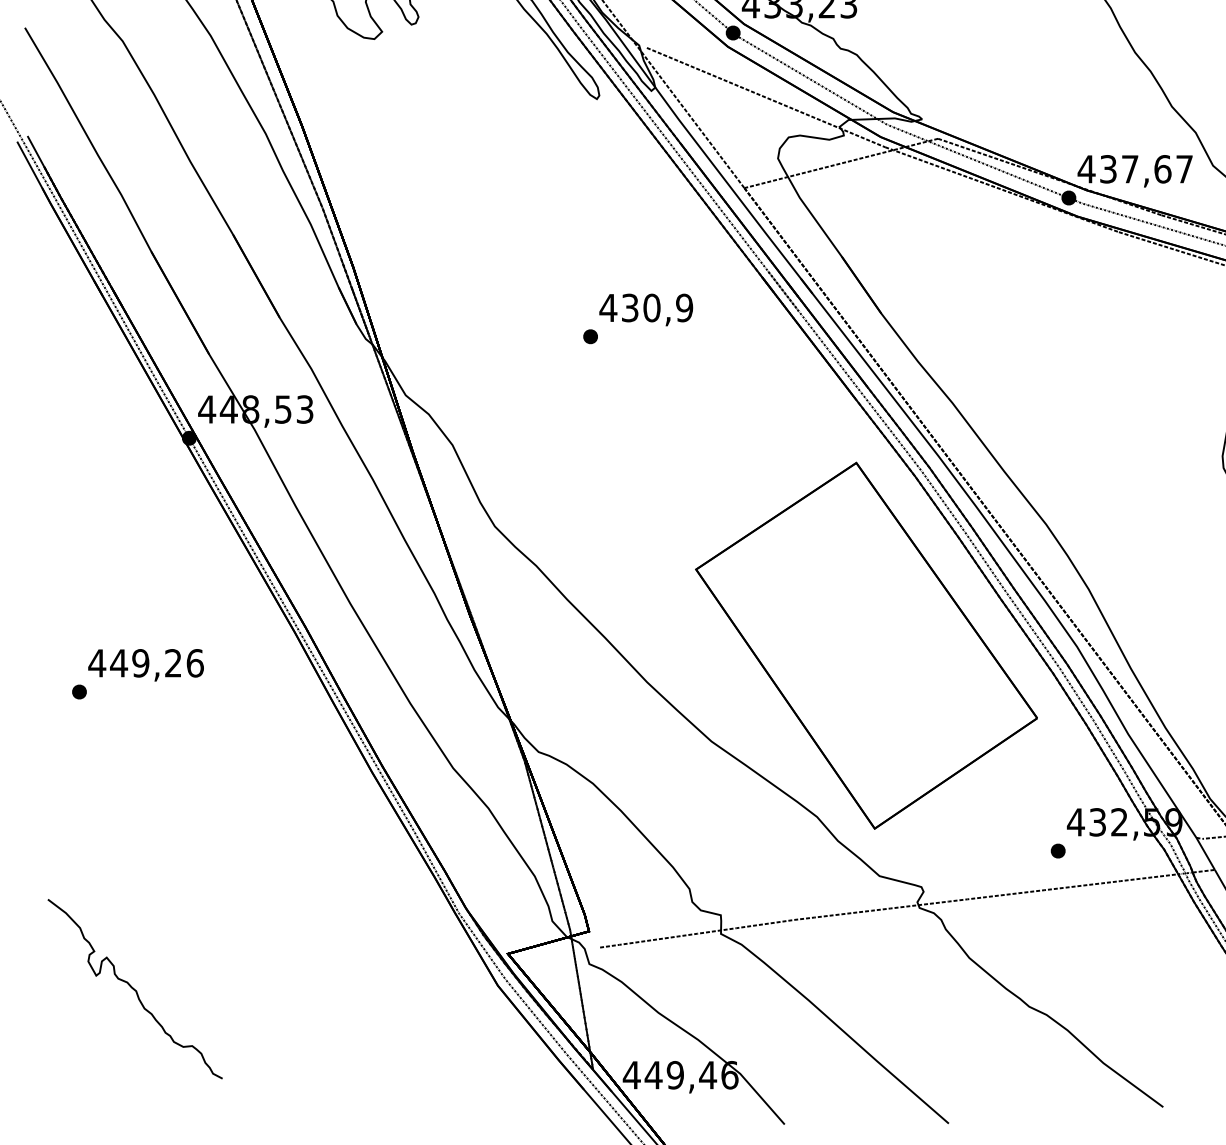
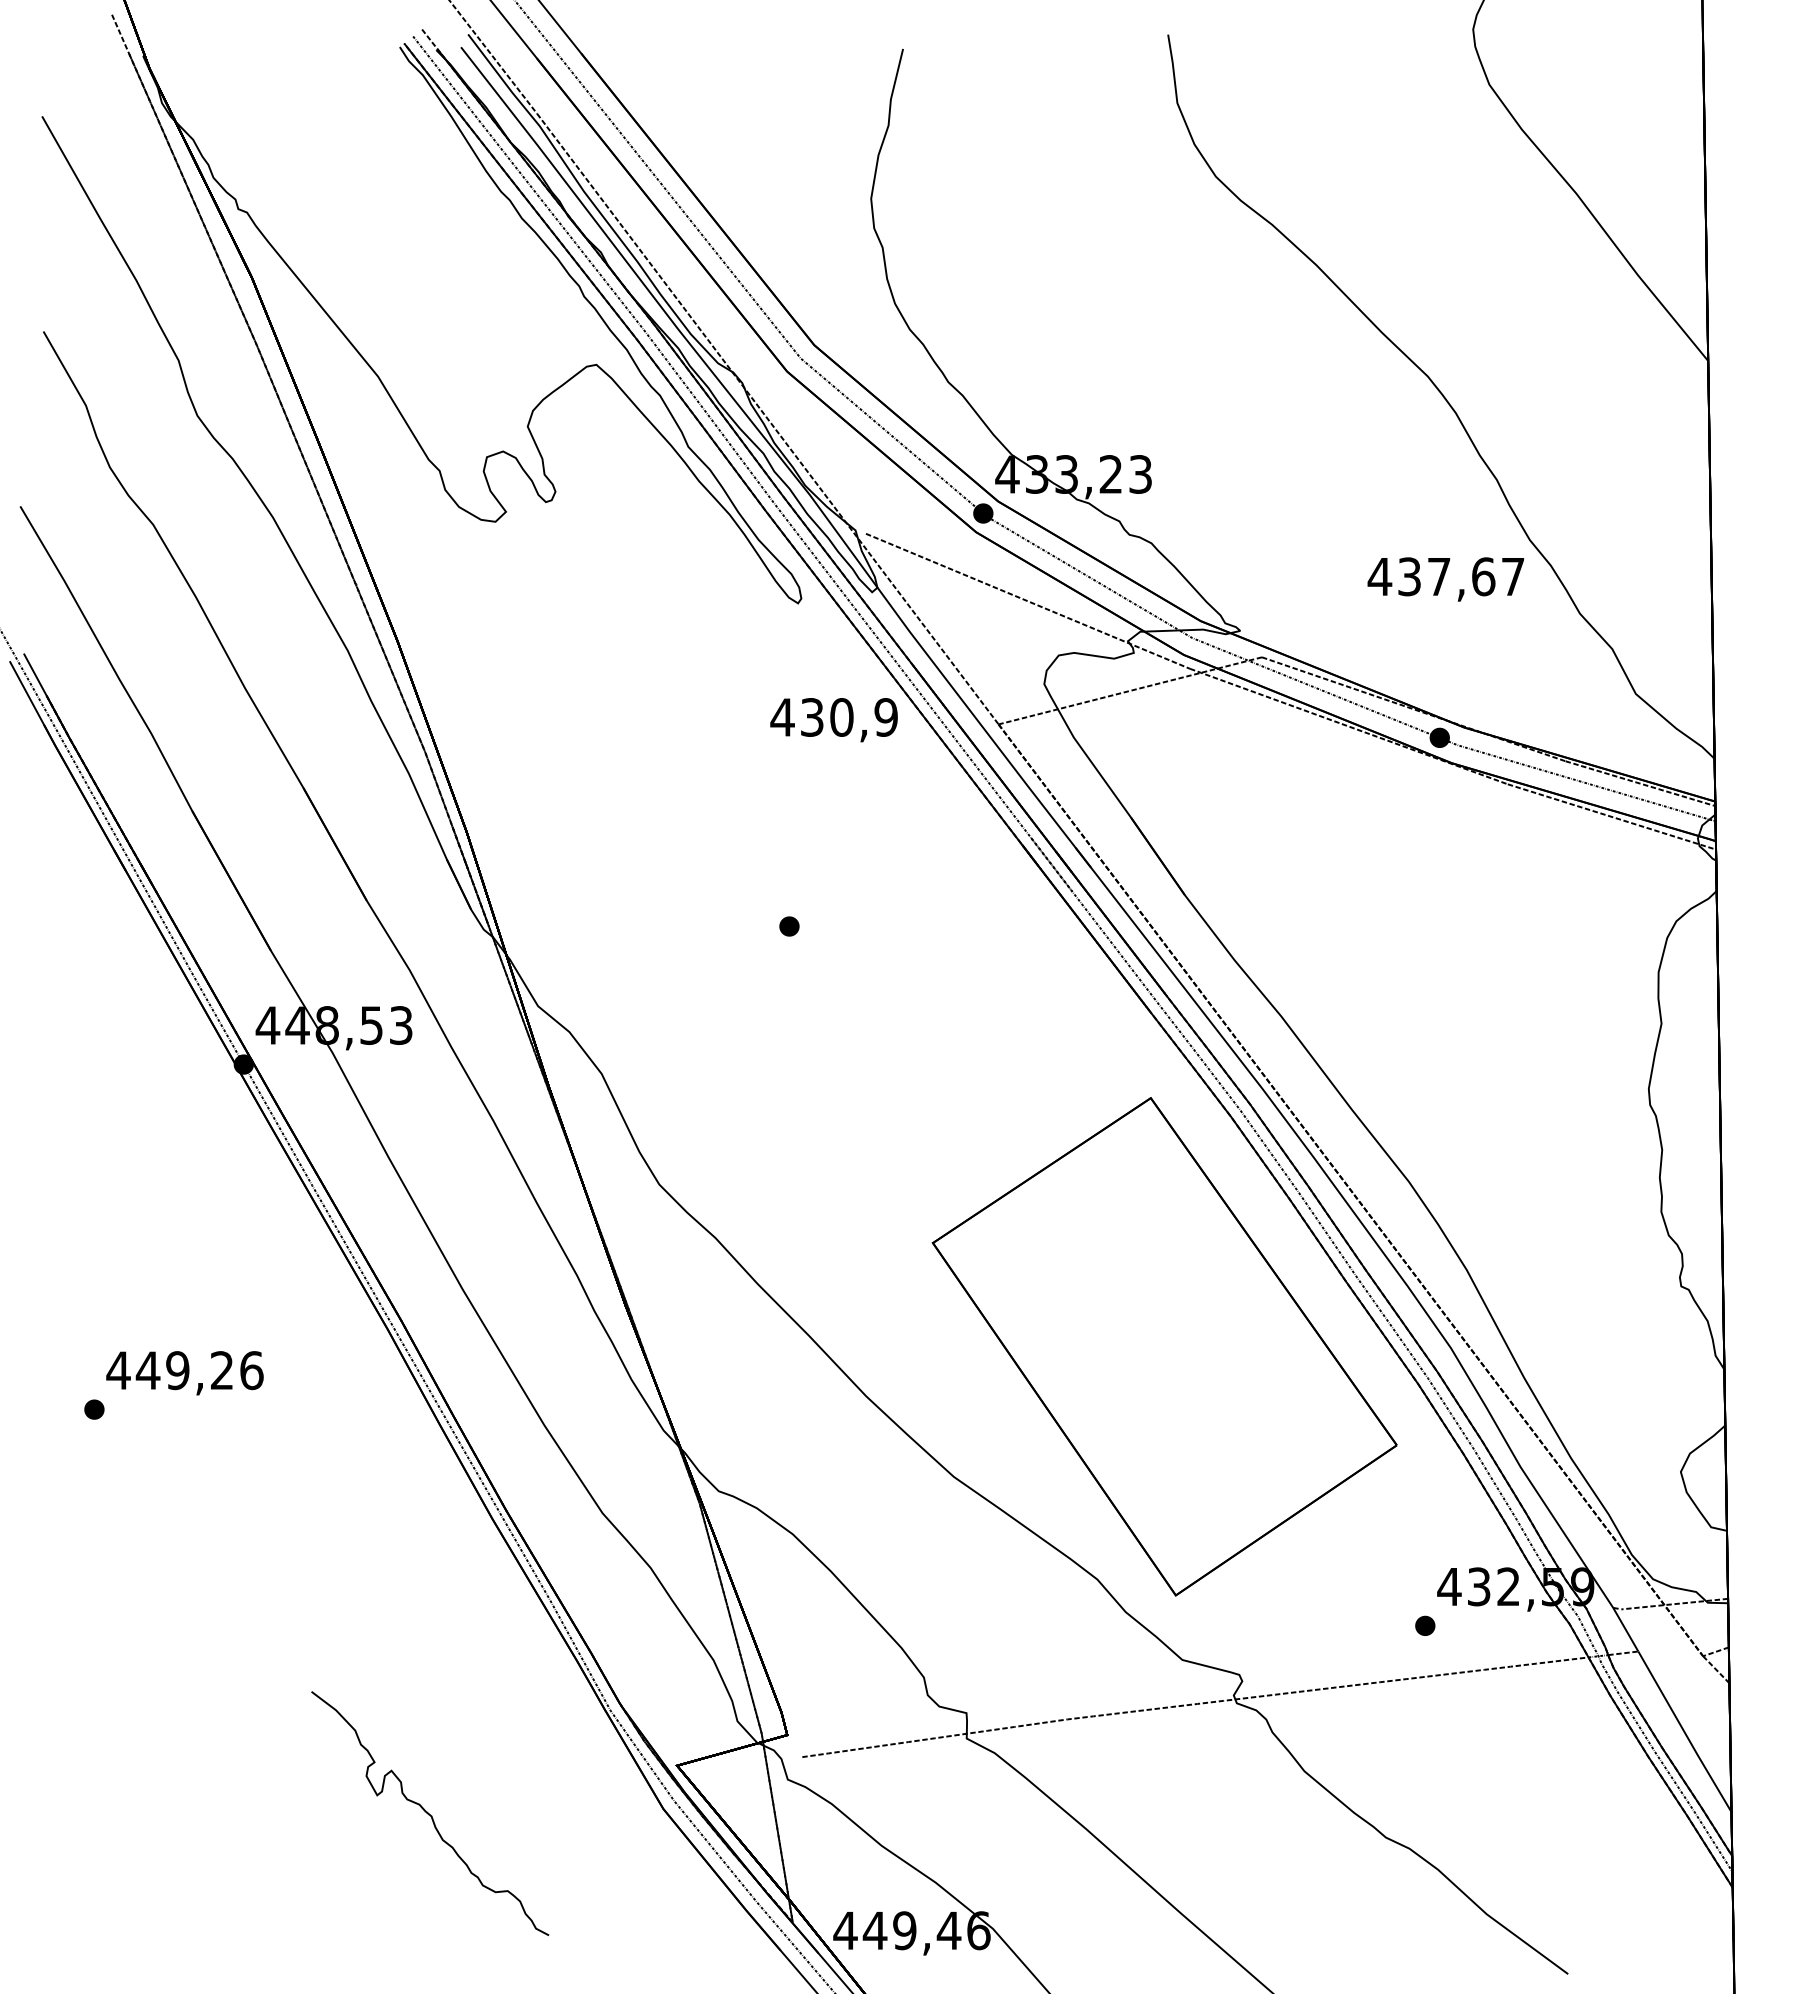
text: (1134, 171) -> (1445, 579), moved
text: (645, 310) -> (833, 720), moved
curve: (134, 989) -> (429, 1813), moved

